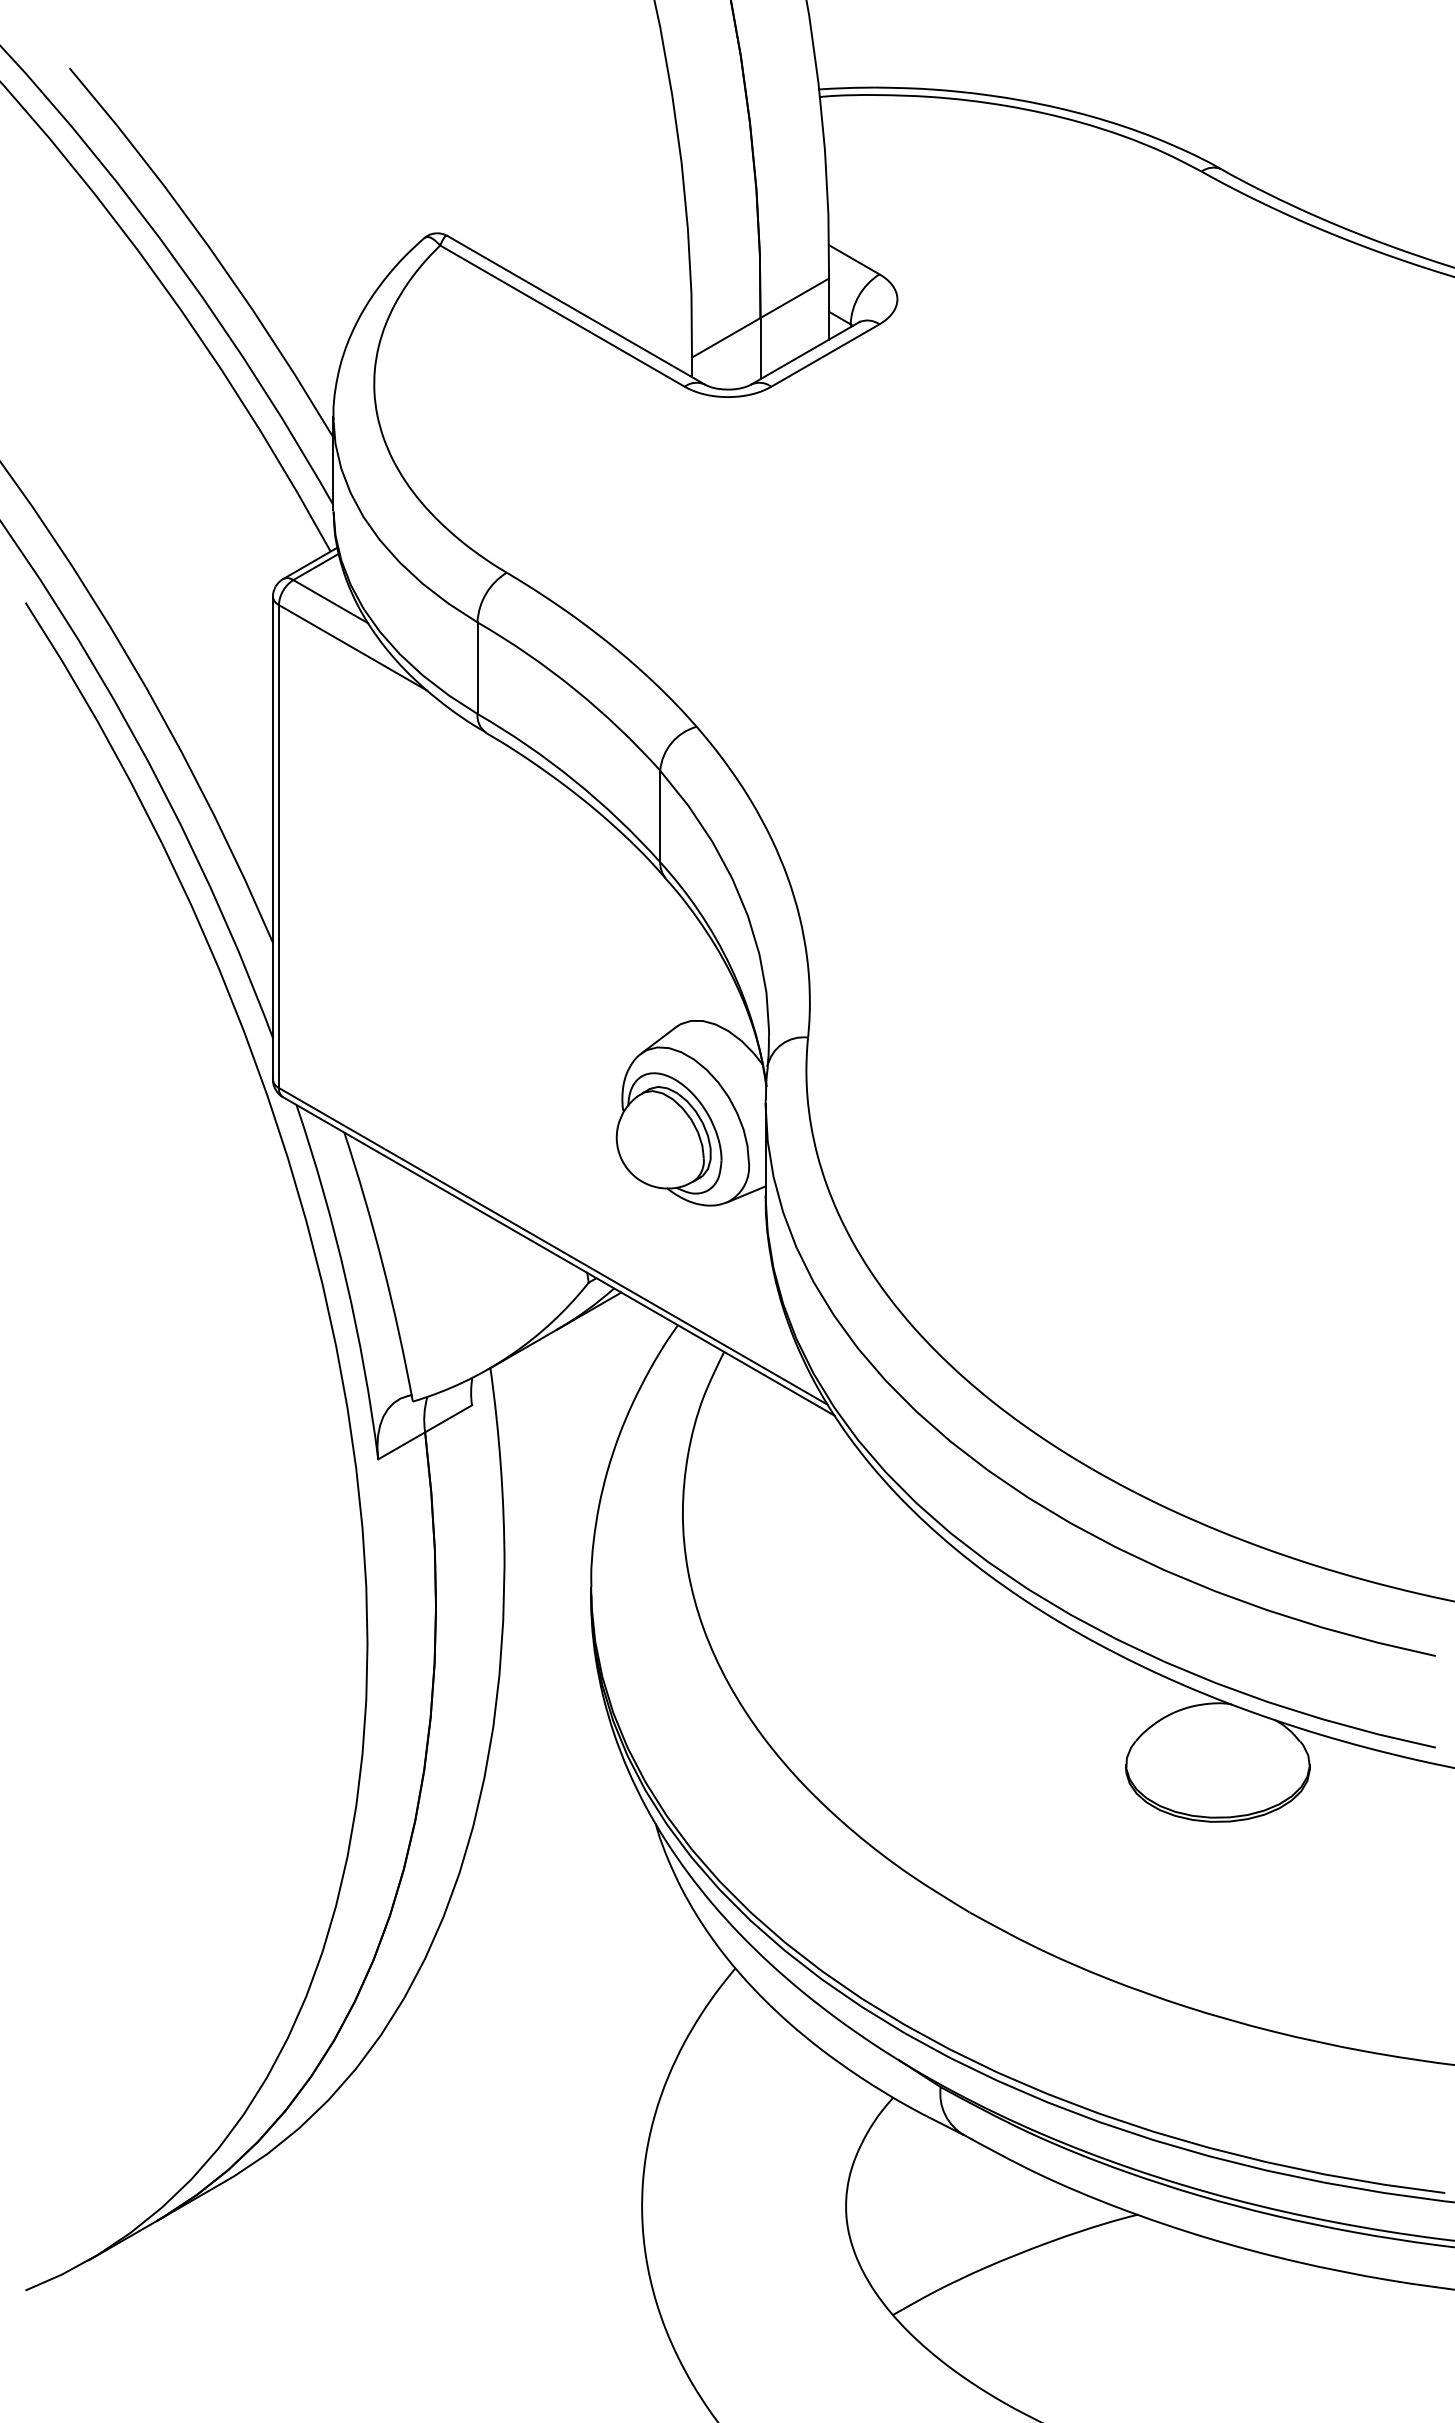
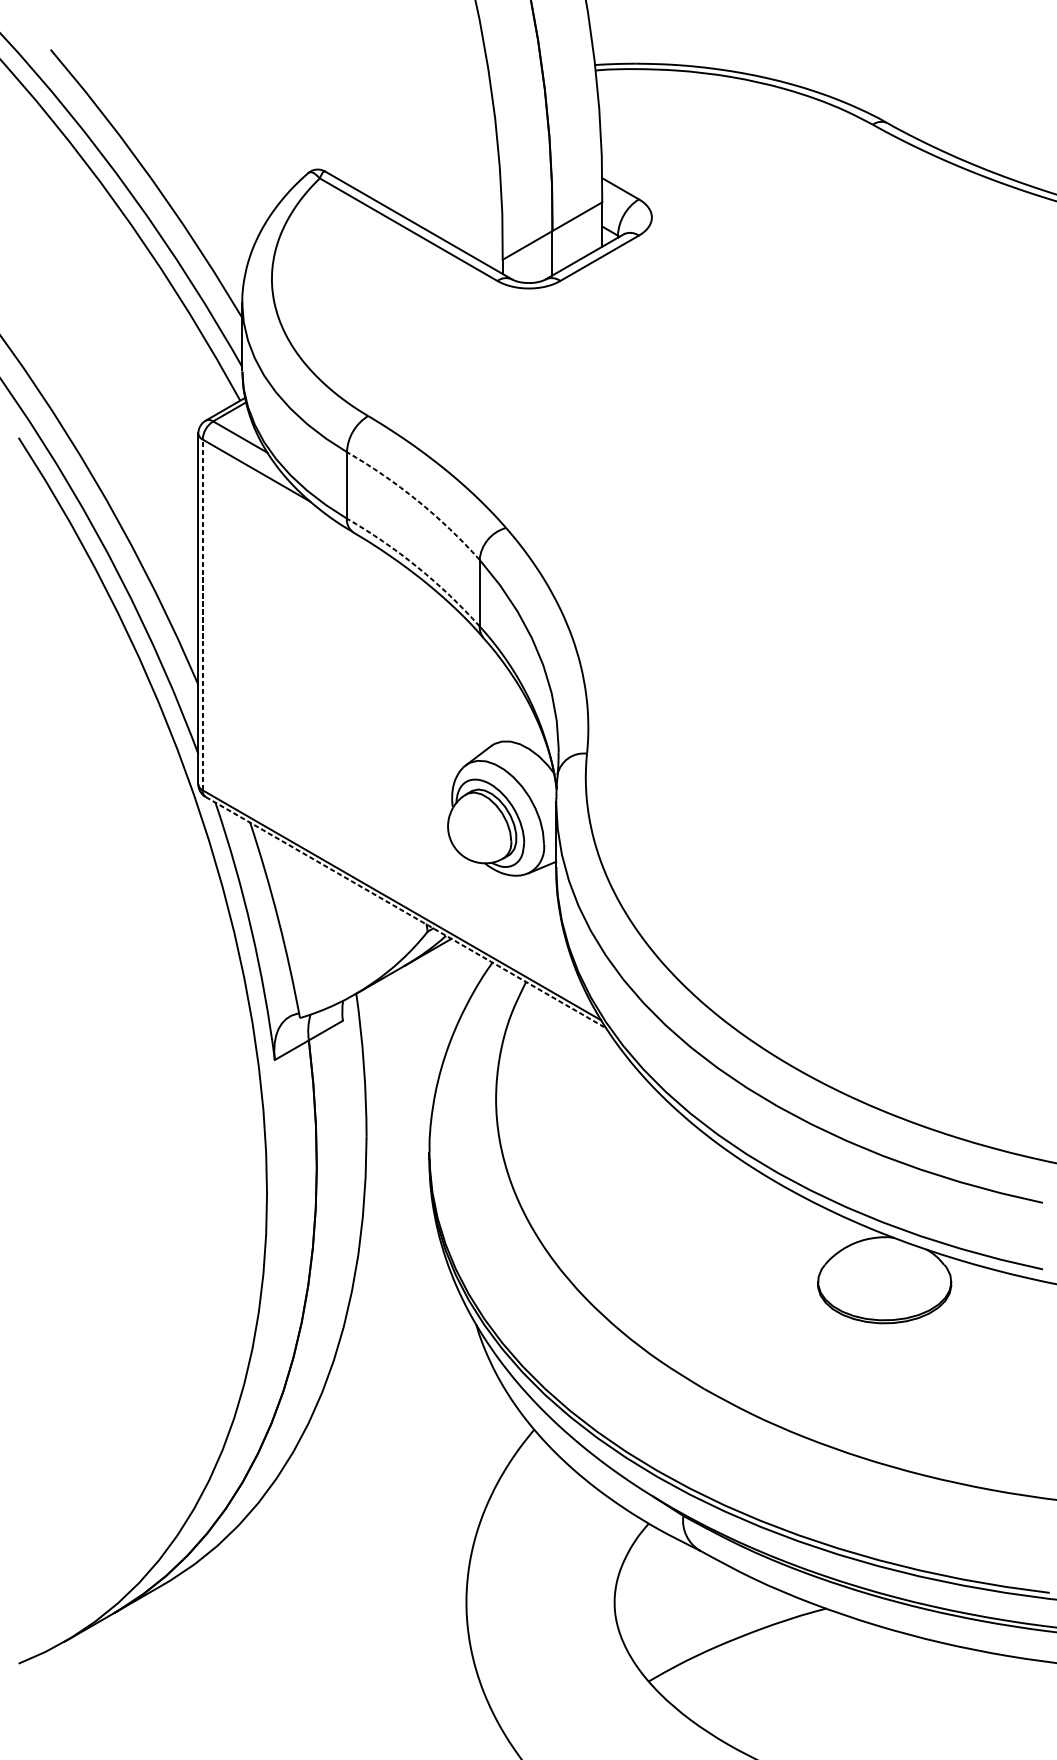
arc: (574, 689) -> (417, 500), solid -> dashed
arc: (574, 780) -> (417, 566), solid -> dashed
line: (278, 846) -> (202, 614), solid -> dashed
line: (559, 1256) -> (406, 912), solid -> dashed

